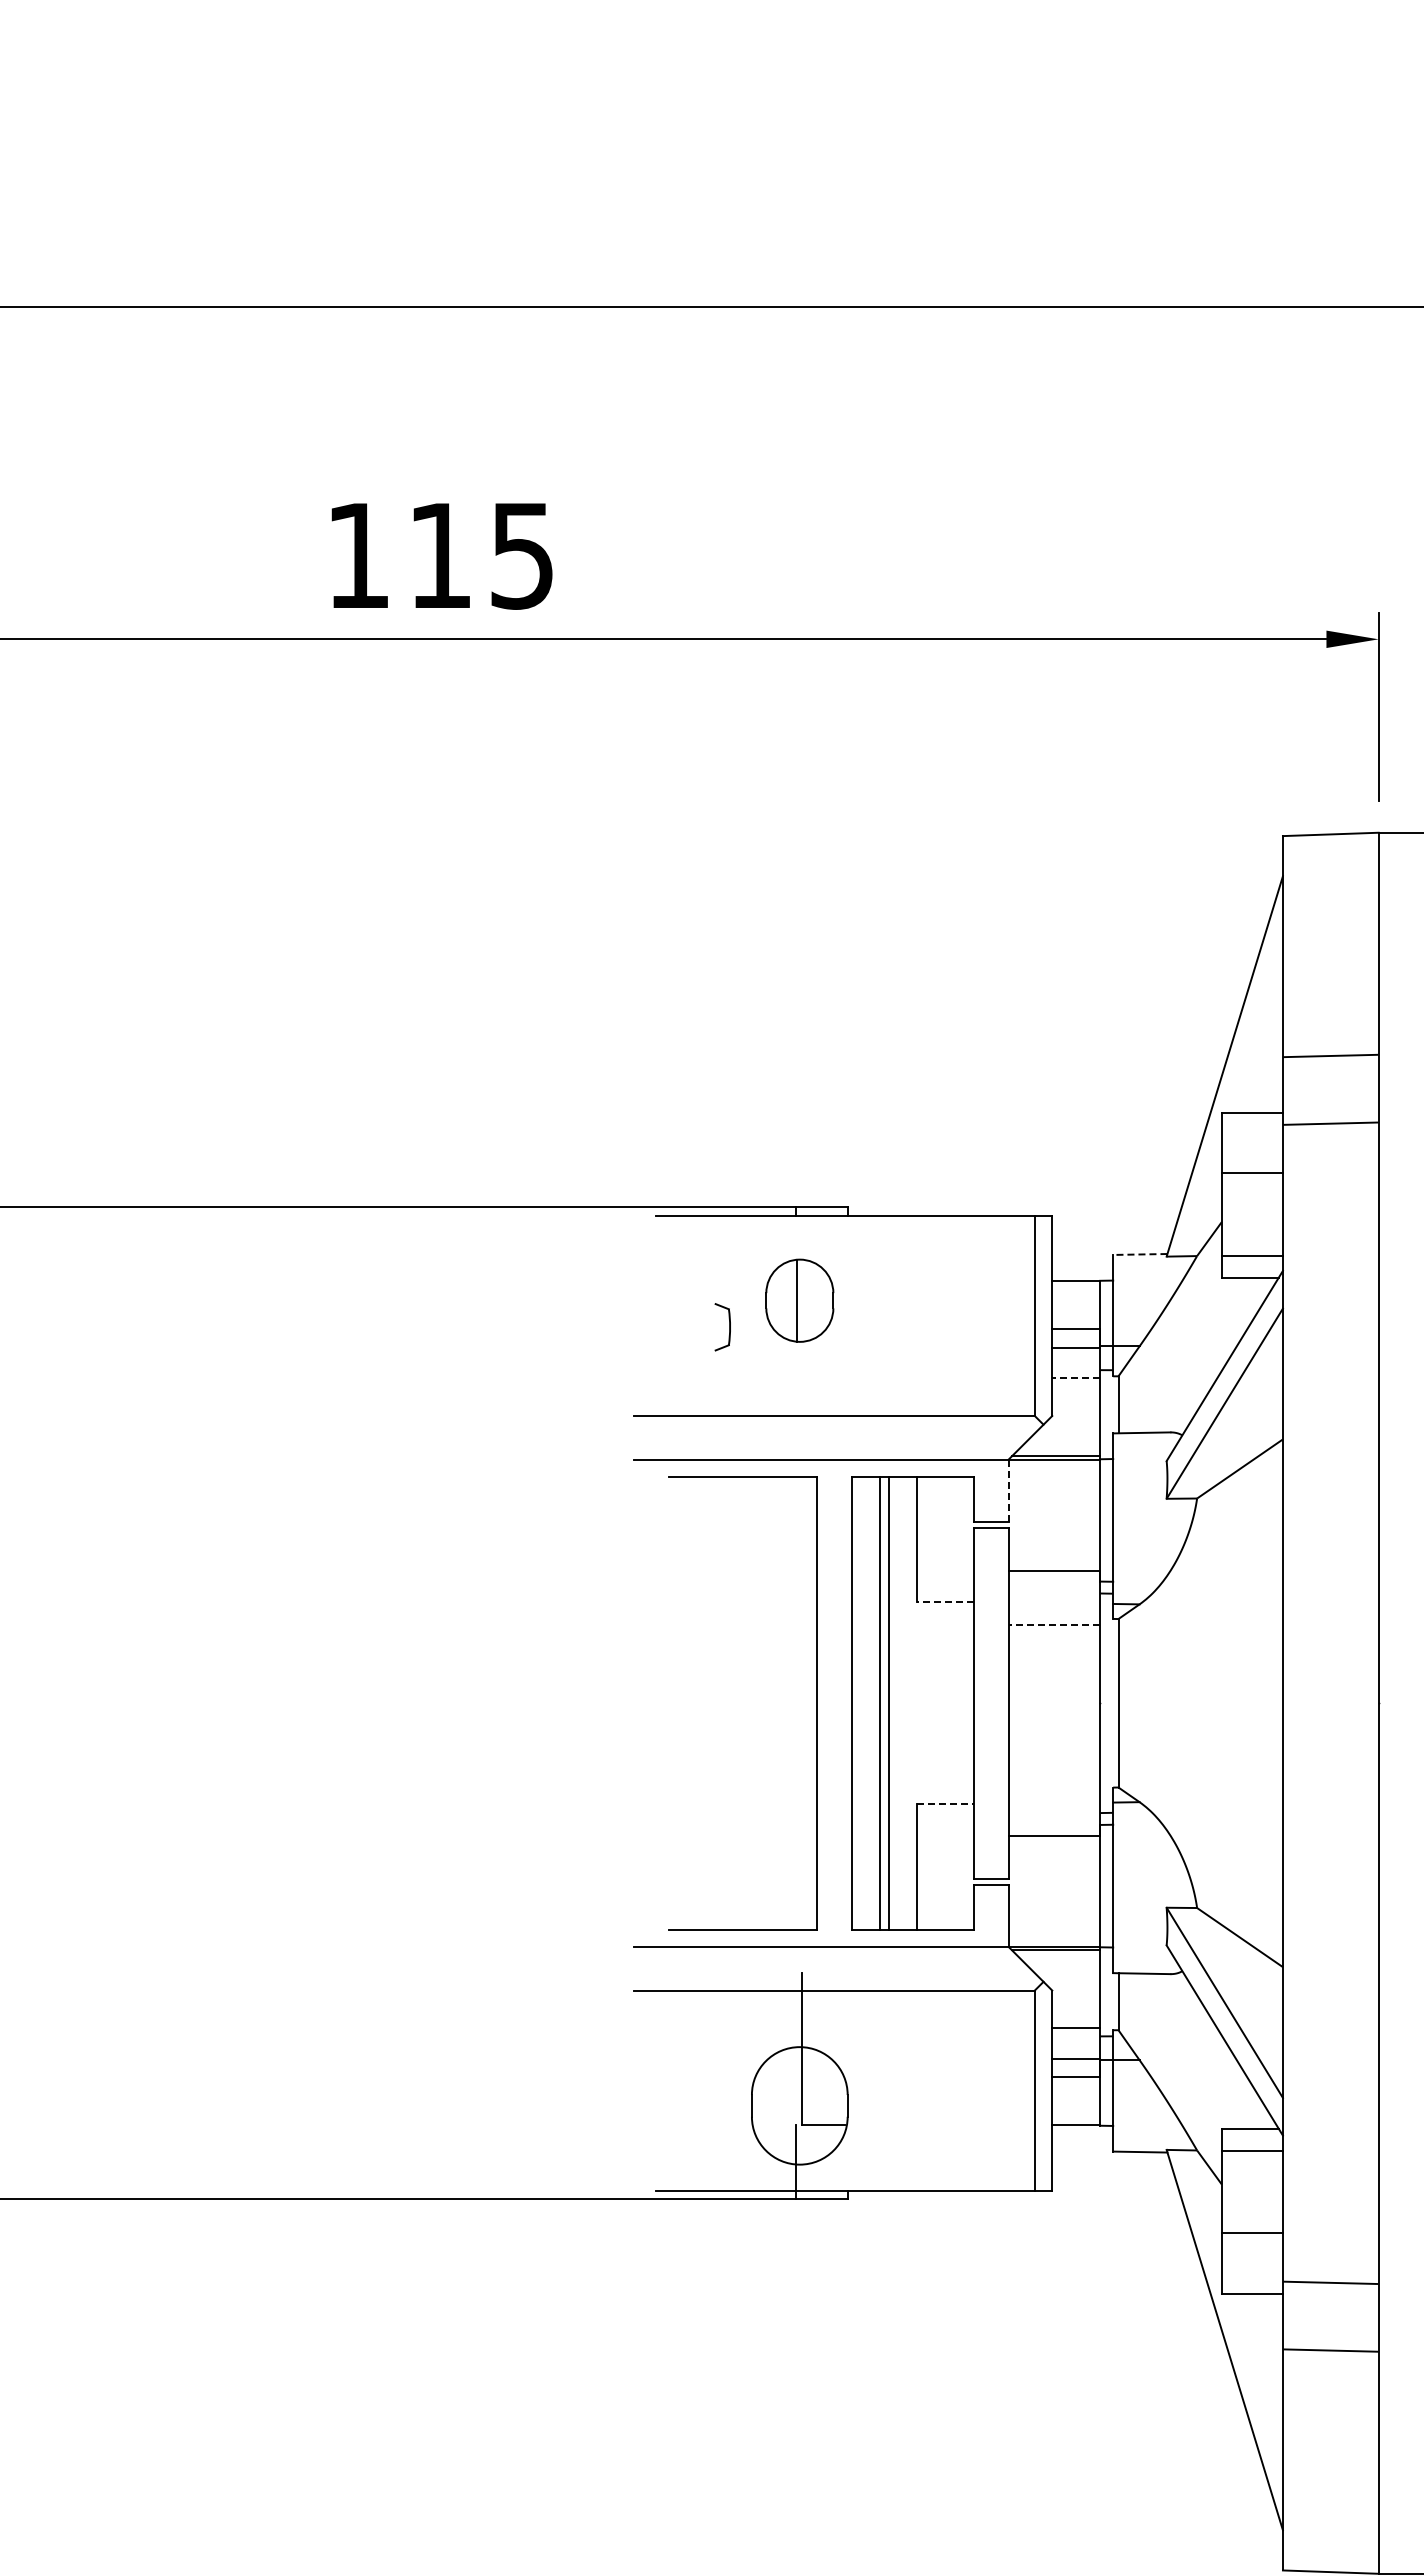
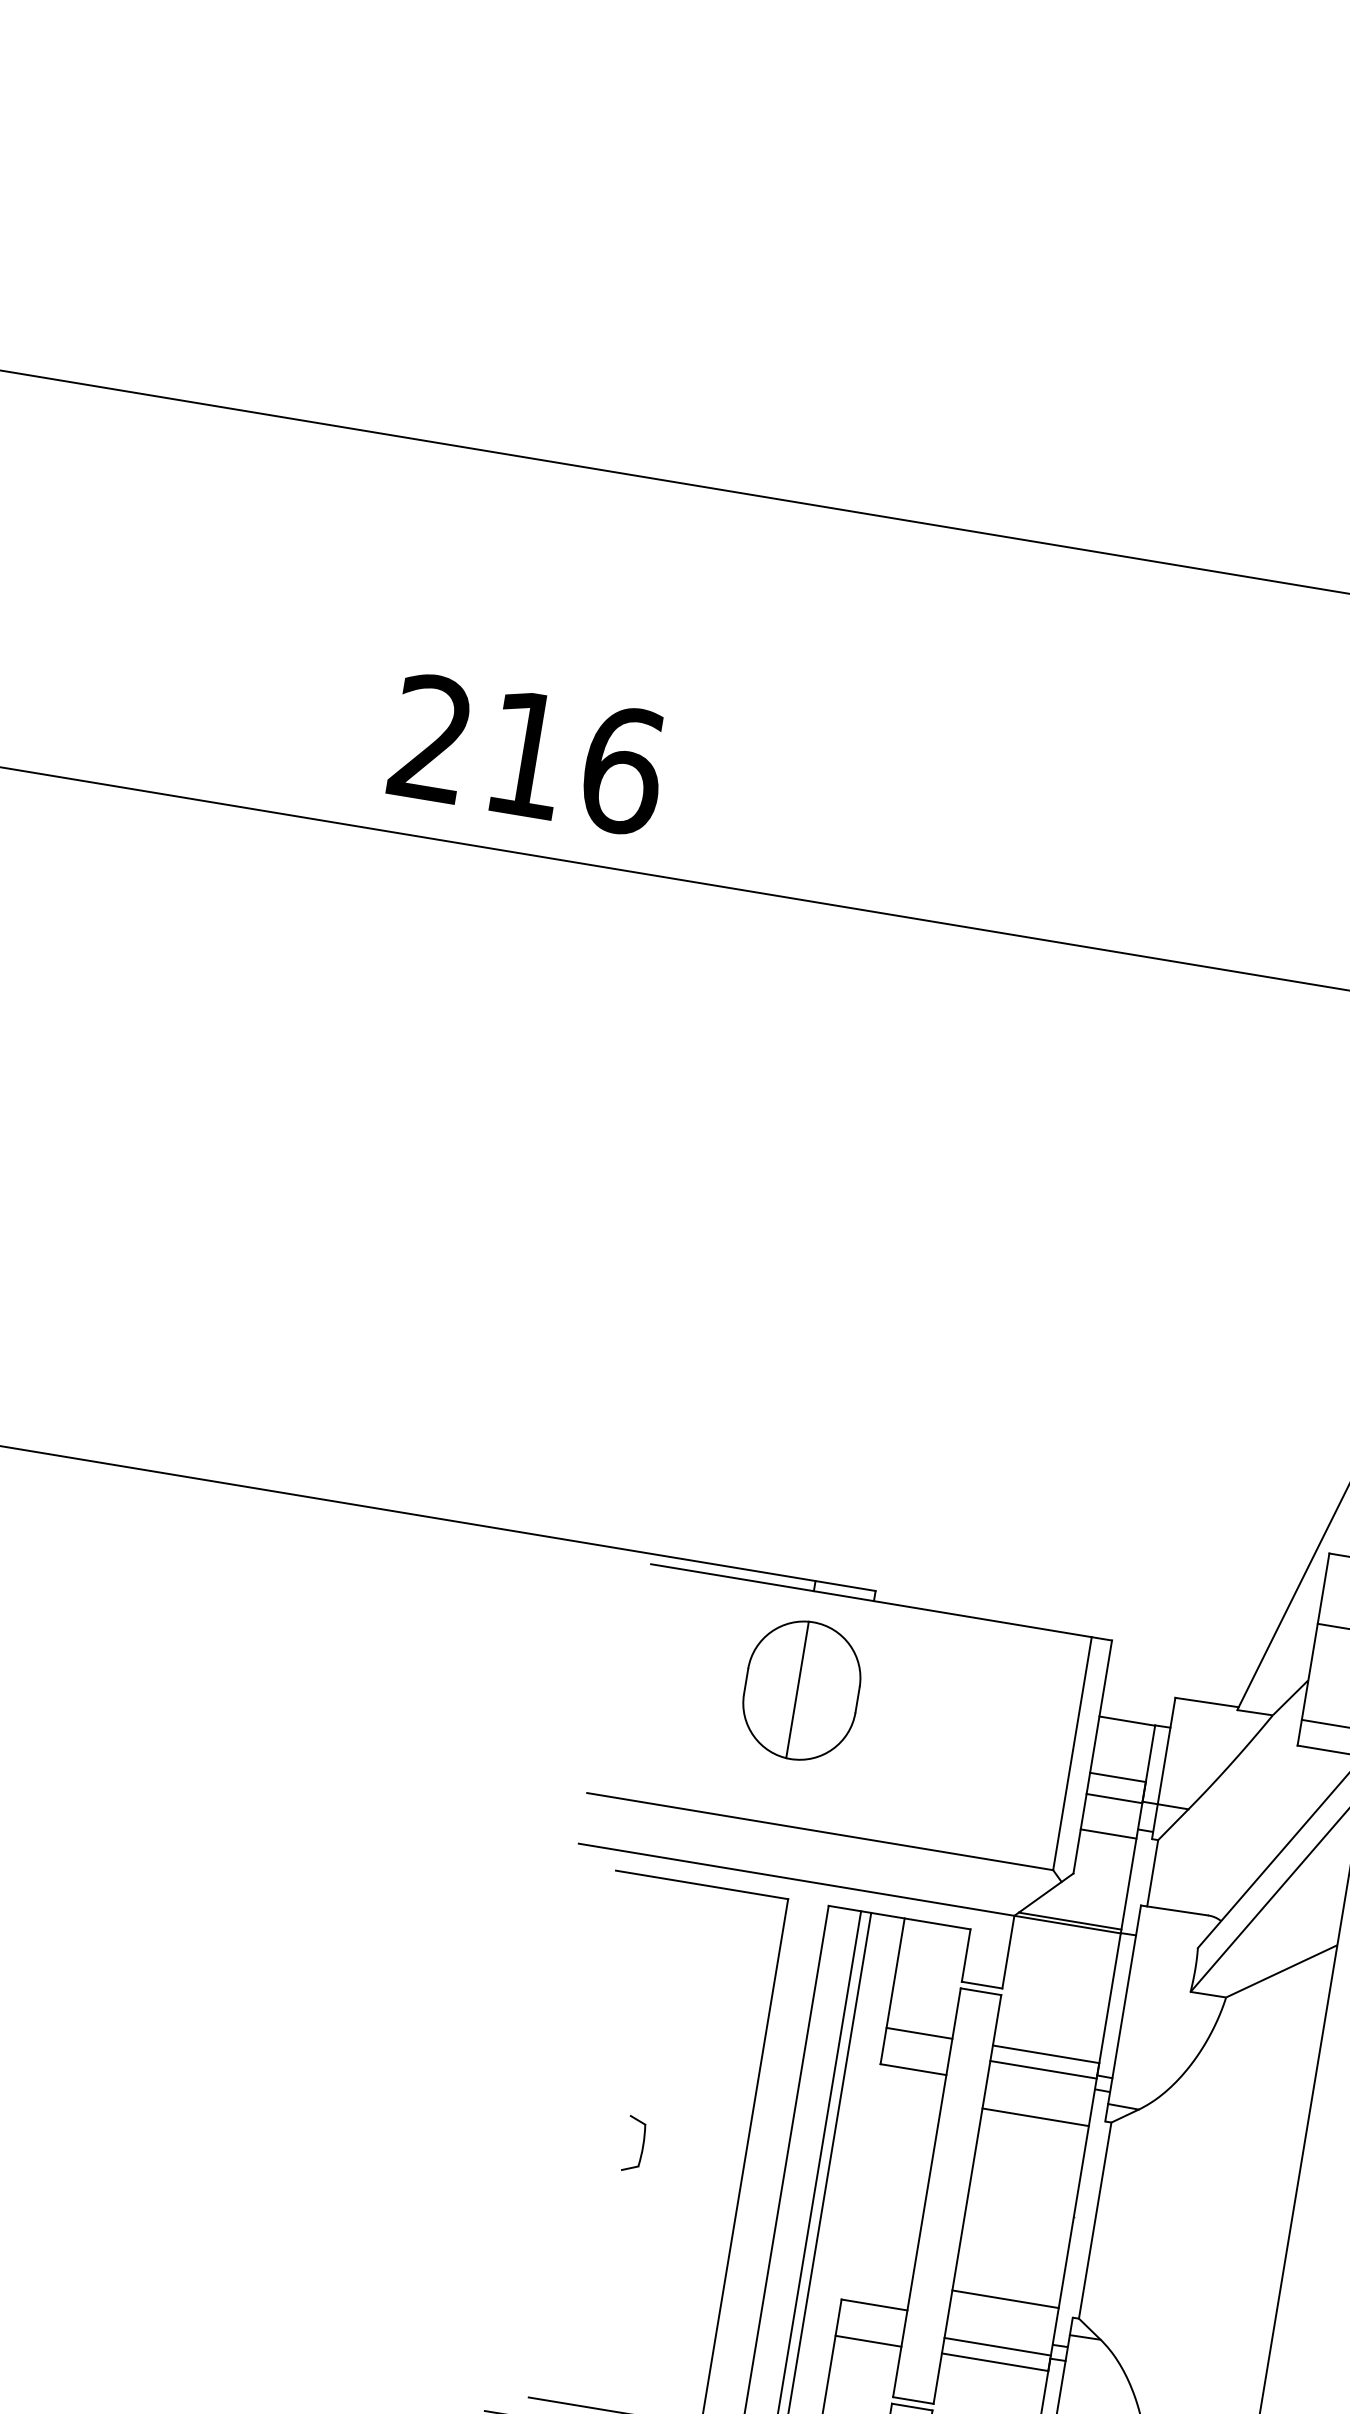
text: (441, 555) -> (528, 754), 115 -> 216
line: (1139, 1254) -> (1206, 1702), dashed -> solid
part: (799, 1300) -> (801, 1690), size x1.43
part: (729, 1327) -> (642, 2145), moved
line: (1076, 1378) -> (1108, 1834), dashed -> solid
line: (1008, 1490) -> (1008, 1951), dashed -> solid
line: (945, 1570) -> (919, 2032), added
line: (1054, 1584) -> (1043, 2070), added
line: (945, 1602) -> (913, 2070), dashed -> solid
line: (1054, 1625) -> (1035, 2117), dashed -> solid
line: (1054, 1781) -> (1005, 2299), added
line: (946, 1804) -> (875, 2305), dashed -> solid
line: (1054, 1822) -> (997, 2347), added
line: (945, 1835) -> (868, 2341), added

